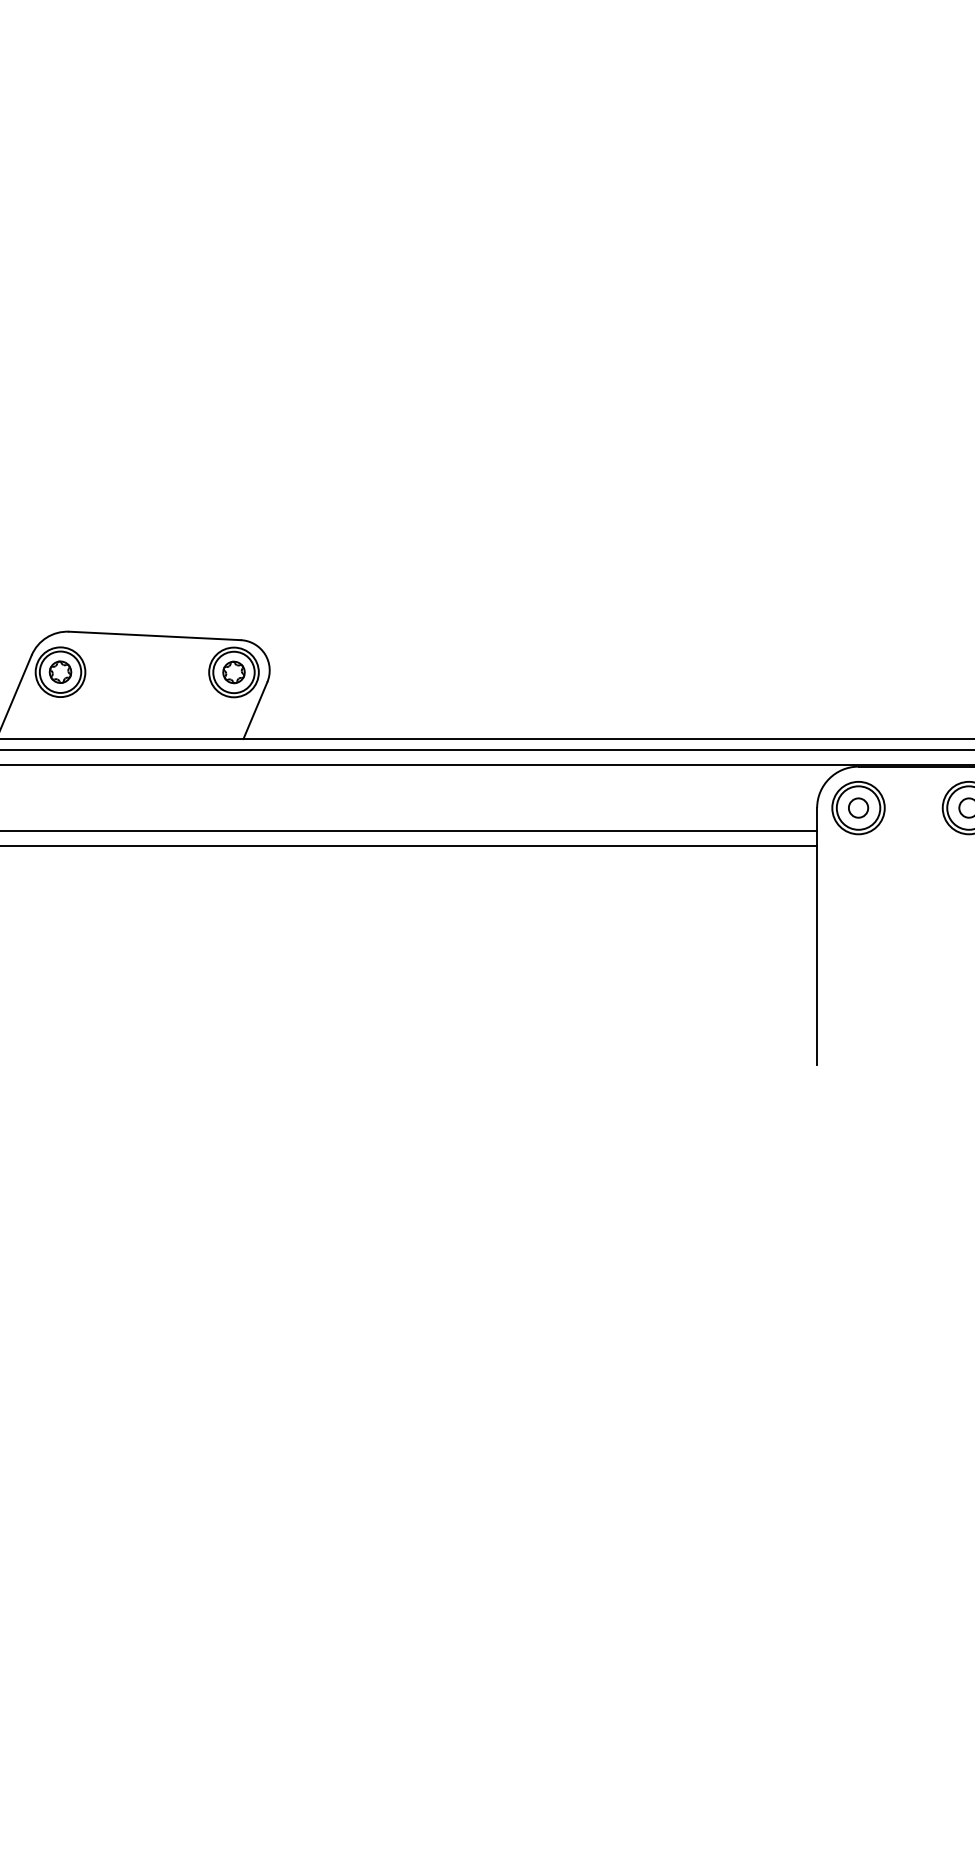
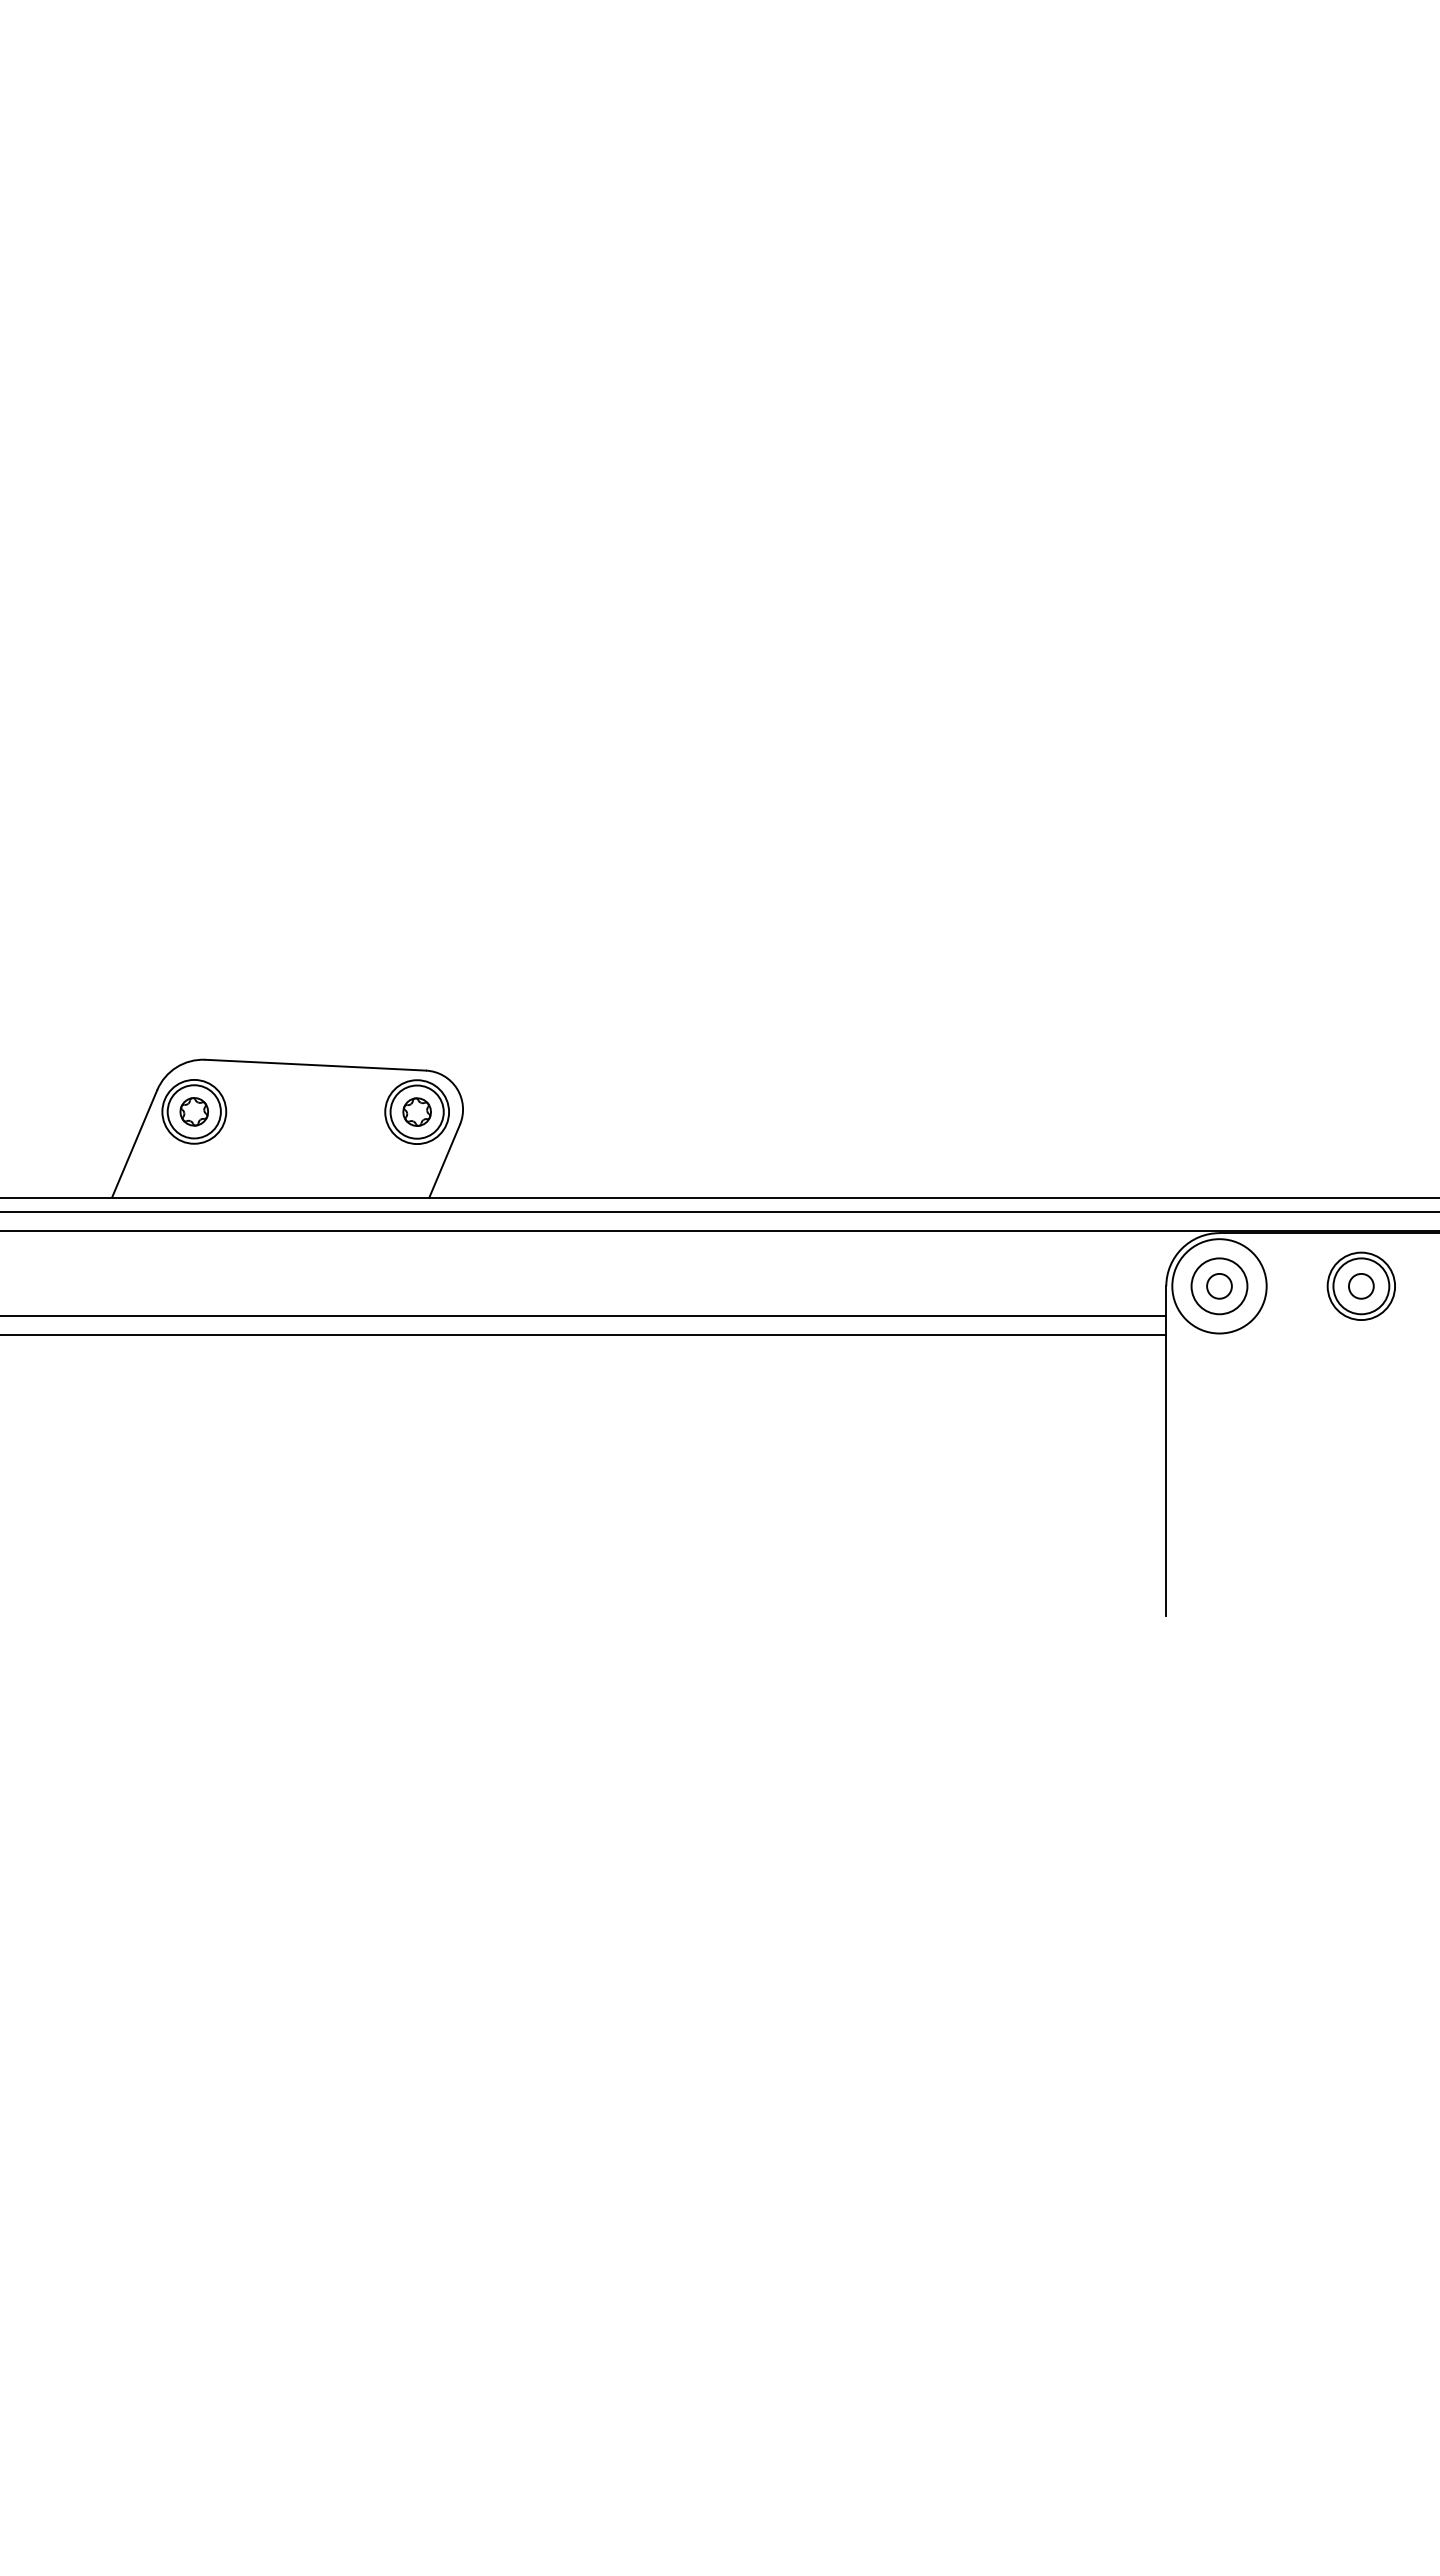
circle: (858, 808) -> (1219, 1286), size x1.4

